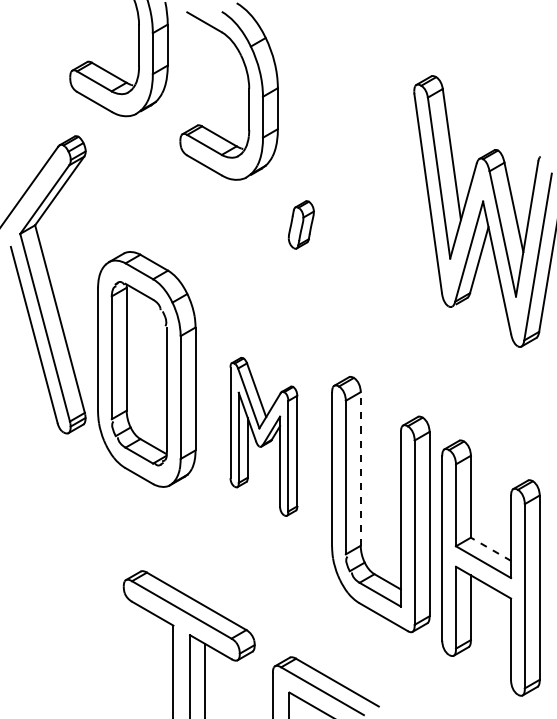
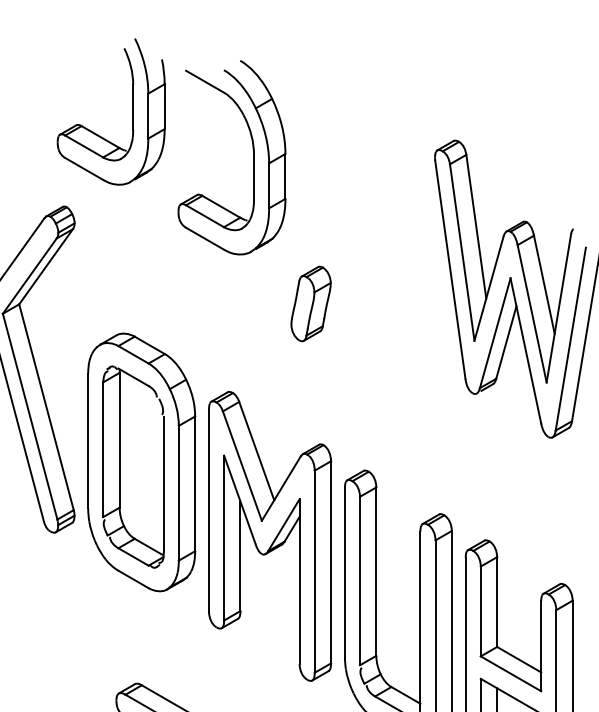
part: (301, 224) -> (311, 303), size x1.43
part: (263, 436) -> (269, 535), size x1.67
line: (360, 468) -> (376, 571), dashed -> solid
line: (490, 549) -> (518, 659), dashed -> solid

